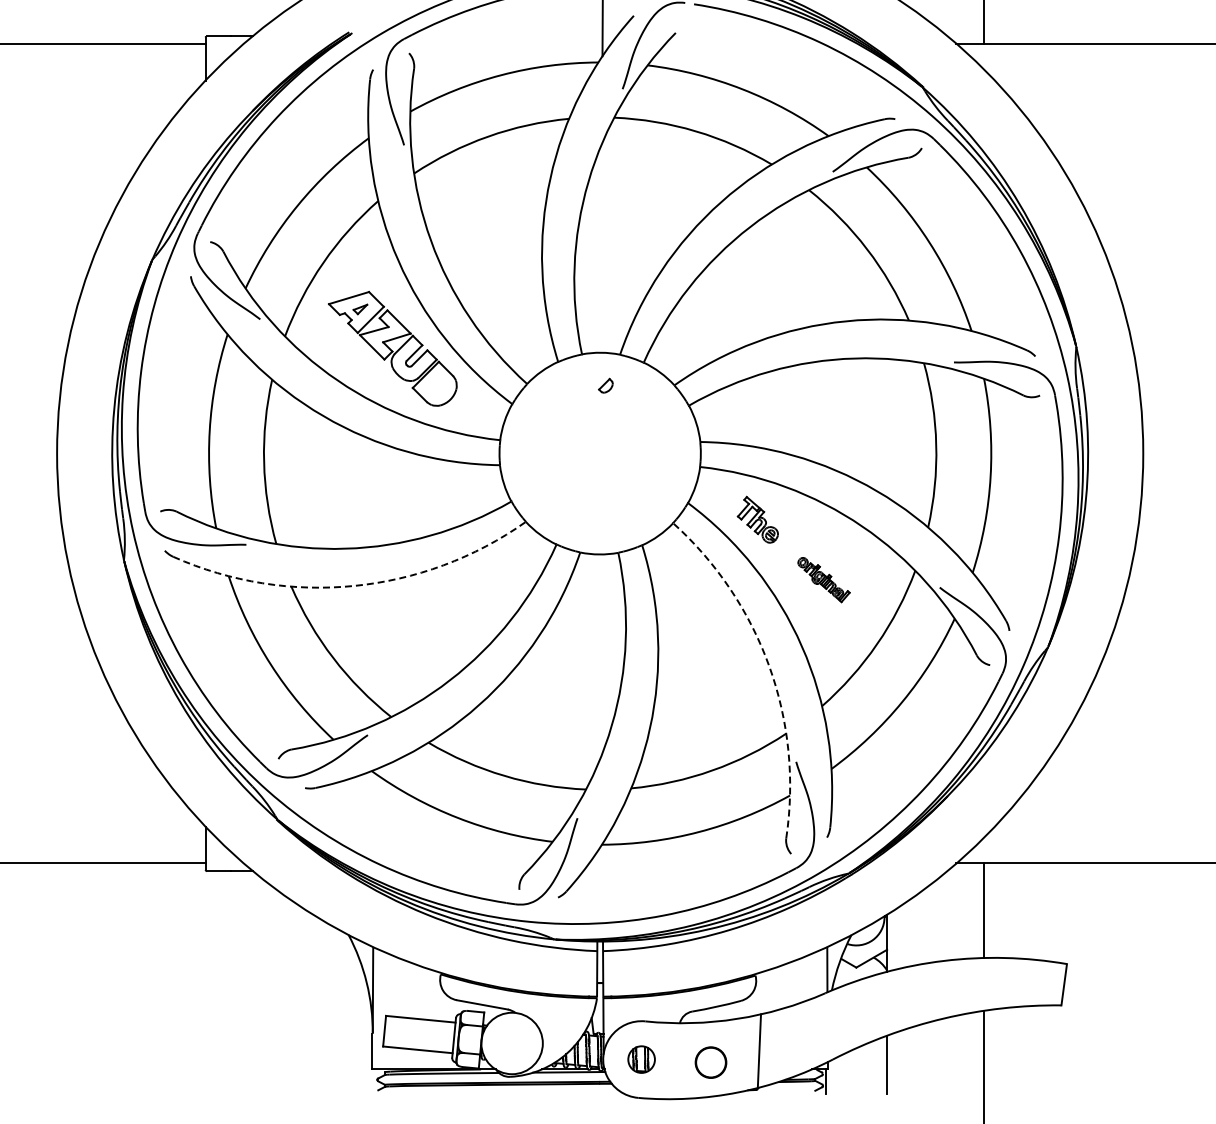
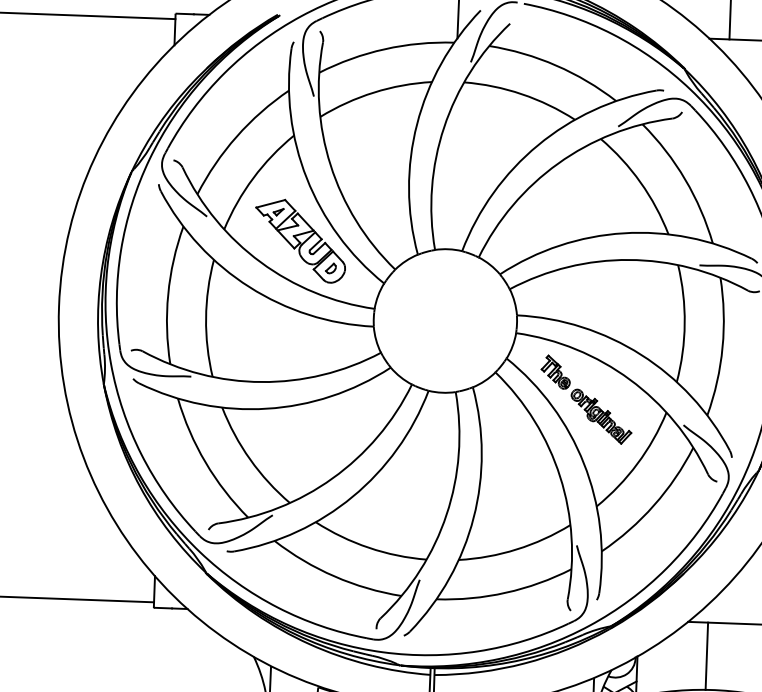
part: (605, 385) -> (330, 268), moved
part: (823, 579) -> (600, 416), size x1.67
arc: (354, 585) -> (267, 408), dashed -> solid
arc: (769, 666) -> (560, 476), dashed -> solid

